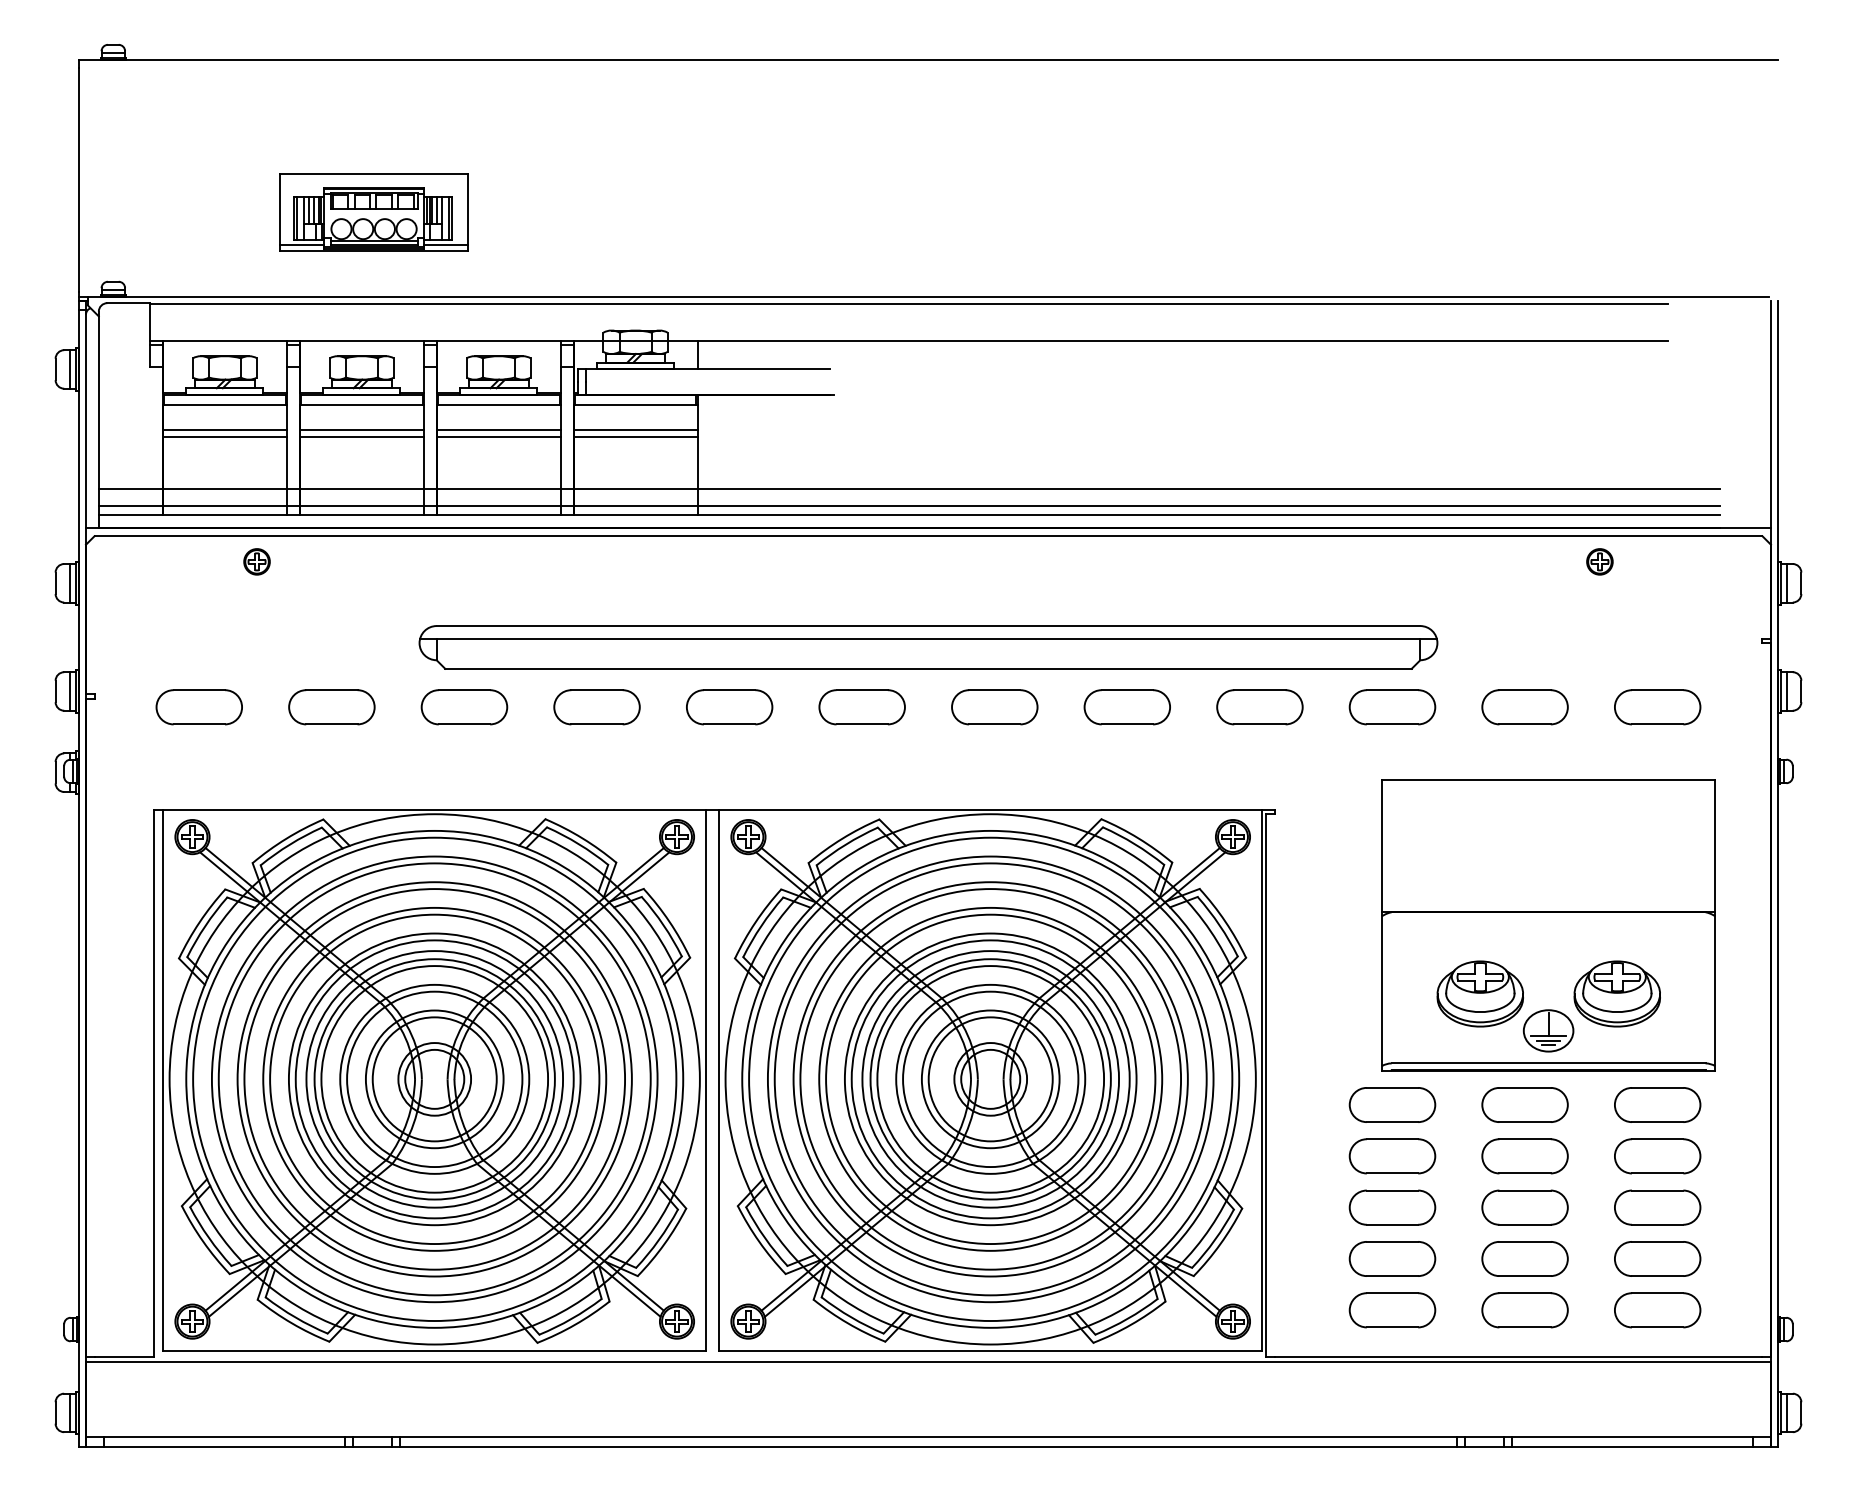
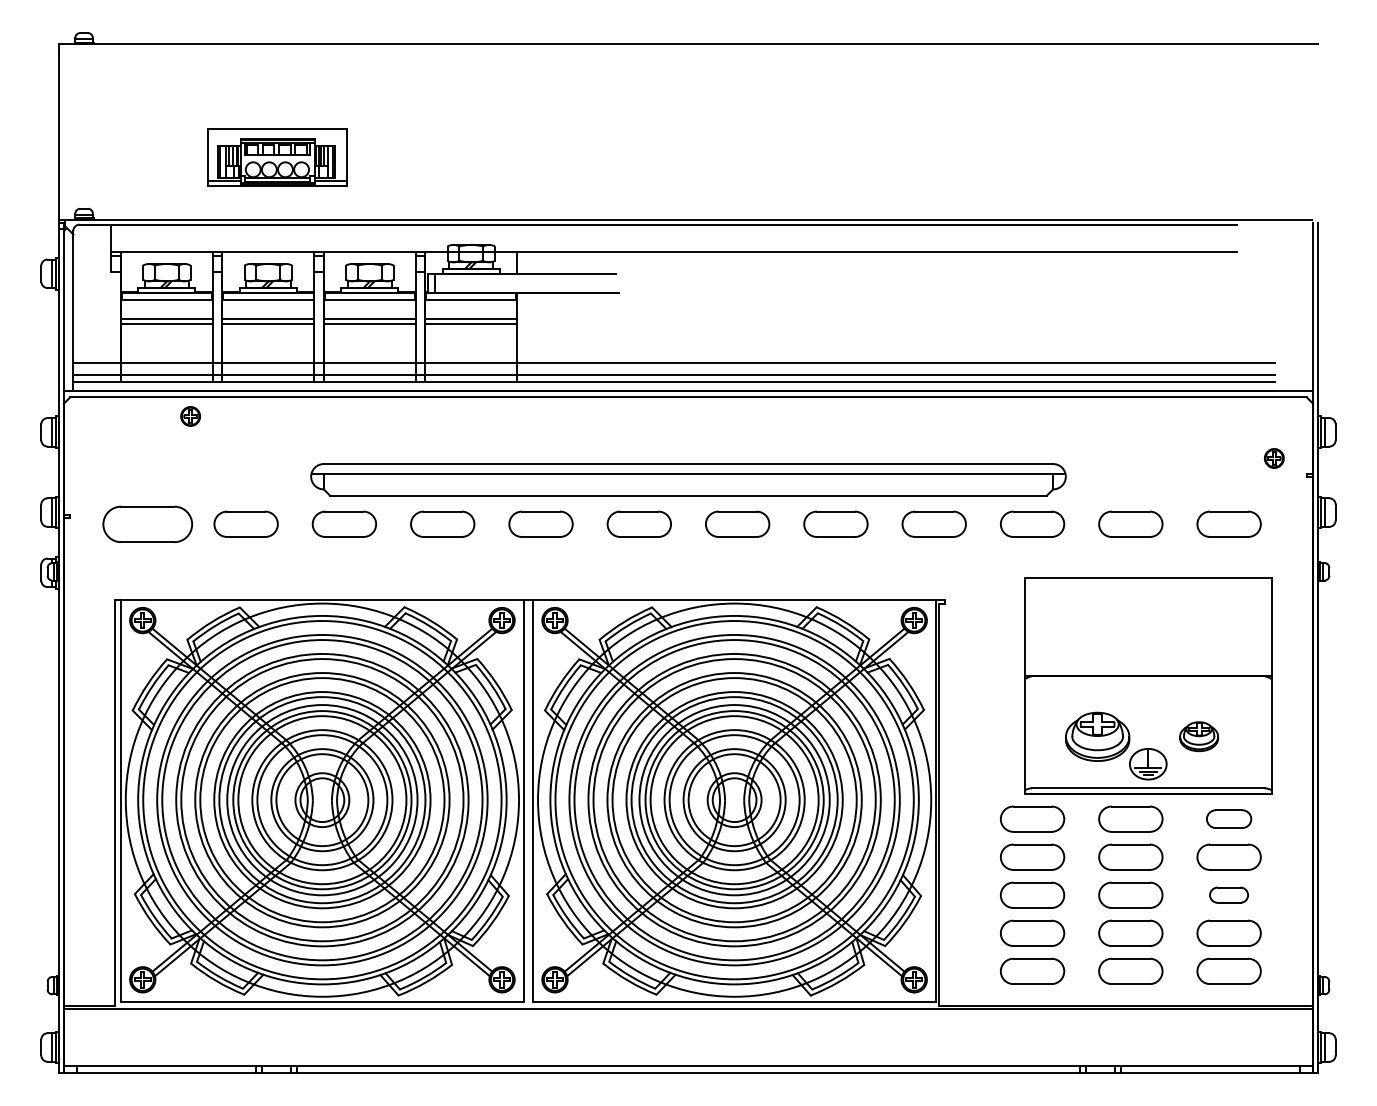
part: (1600, 561) -> (1274, 458), moved
part: (198, 706) -> (147, 523), size x1.4
part: (1616, 993) -> (1198, 736), size x0.6
part: (1656, 1104) -> (1228, 818), size x0.7
part: (1656, 1206) -> (1228, 894), size x0.6

